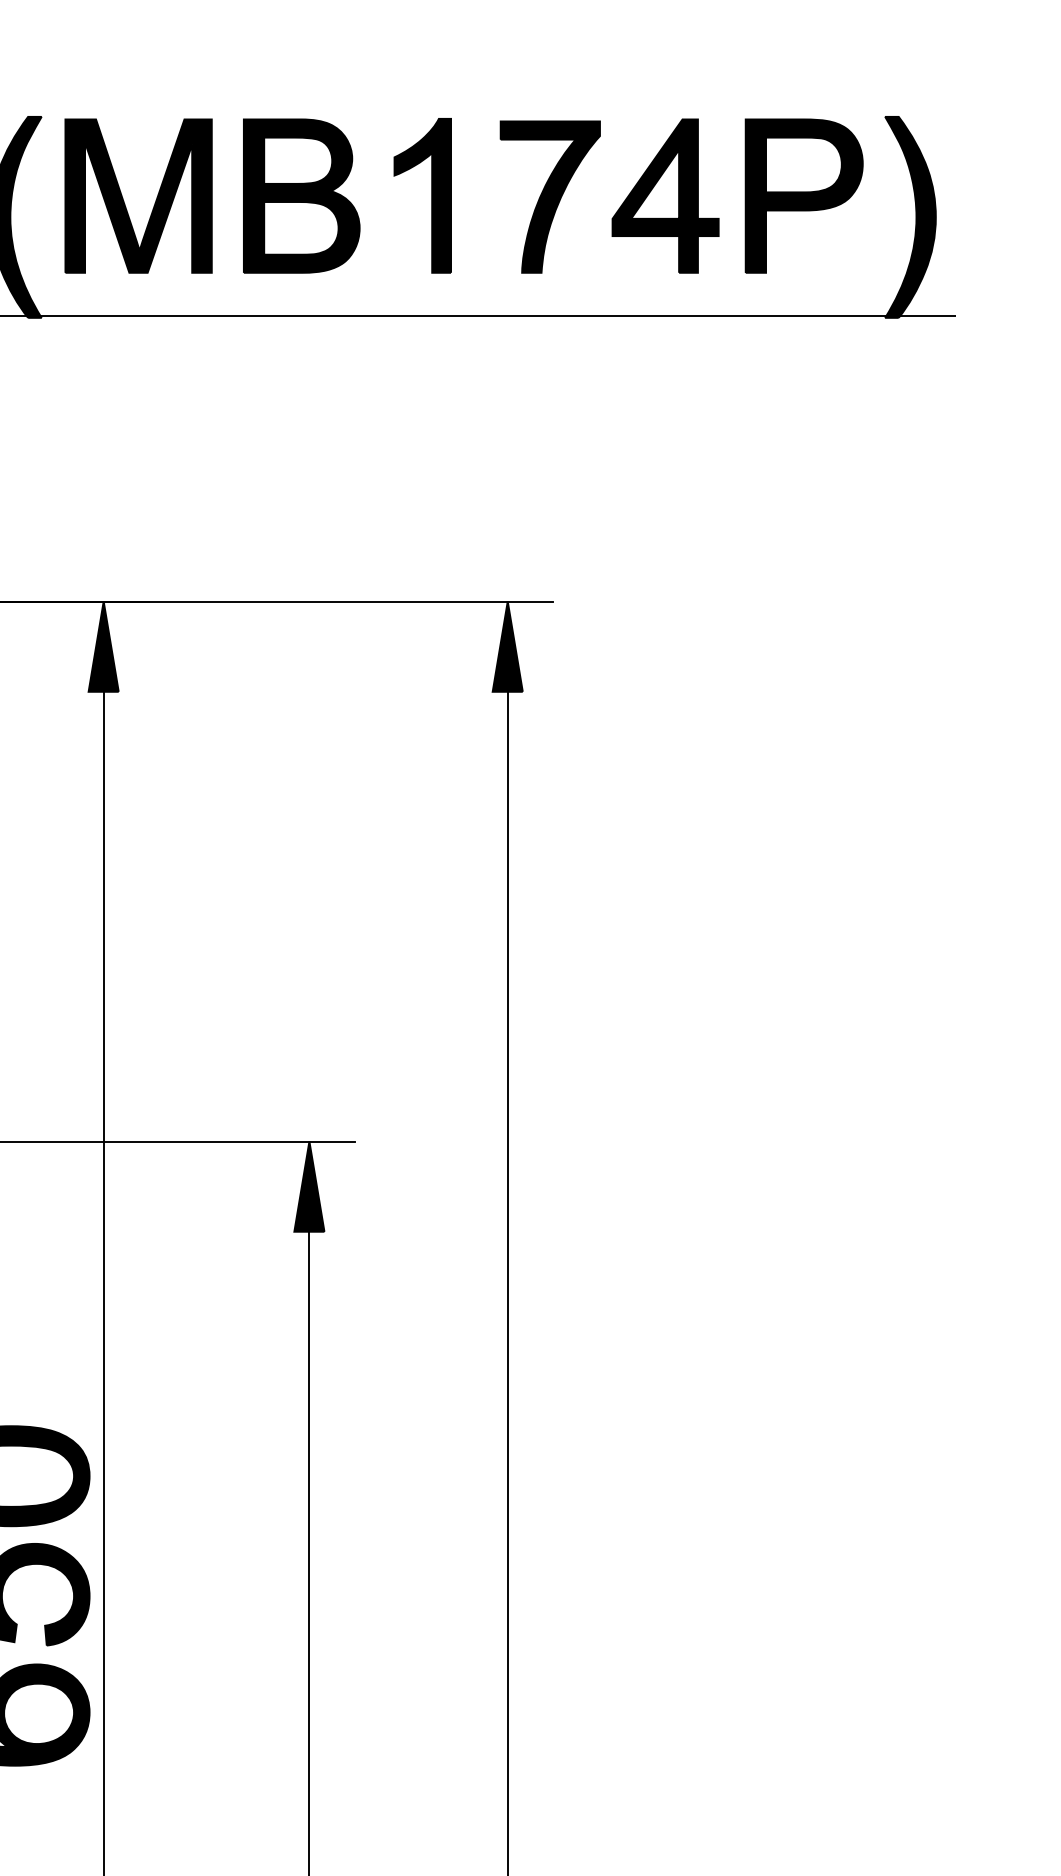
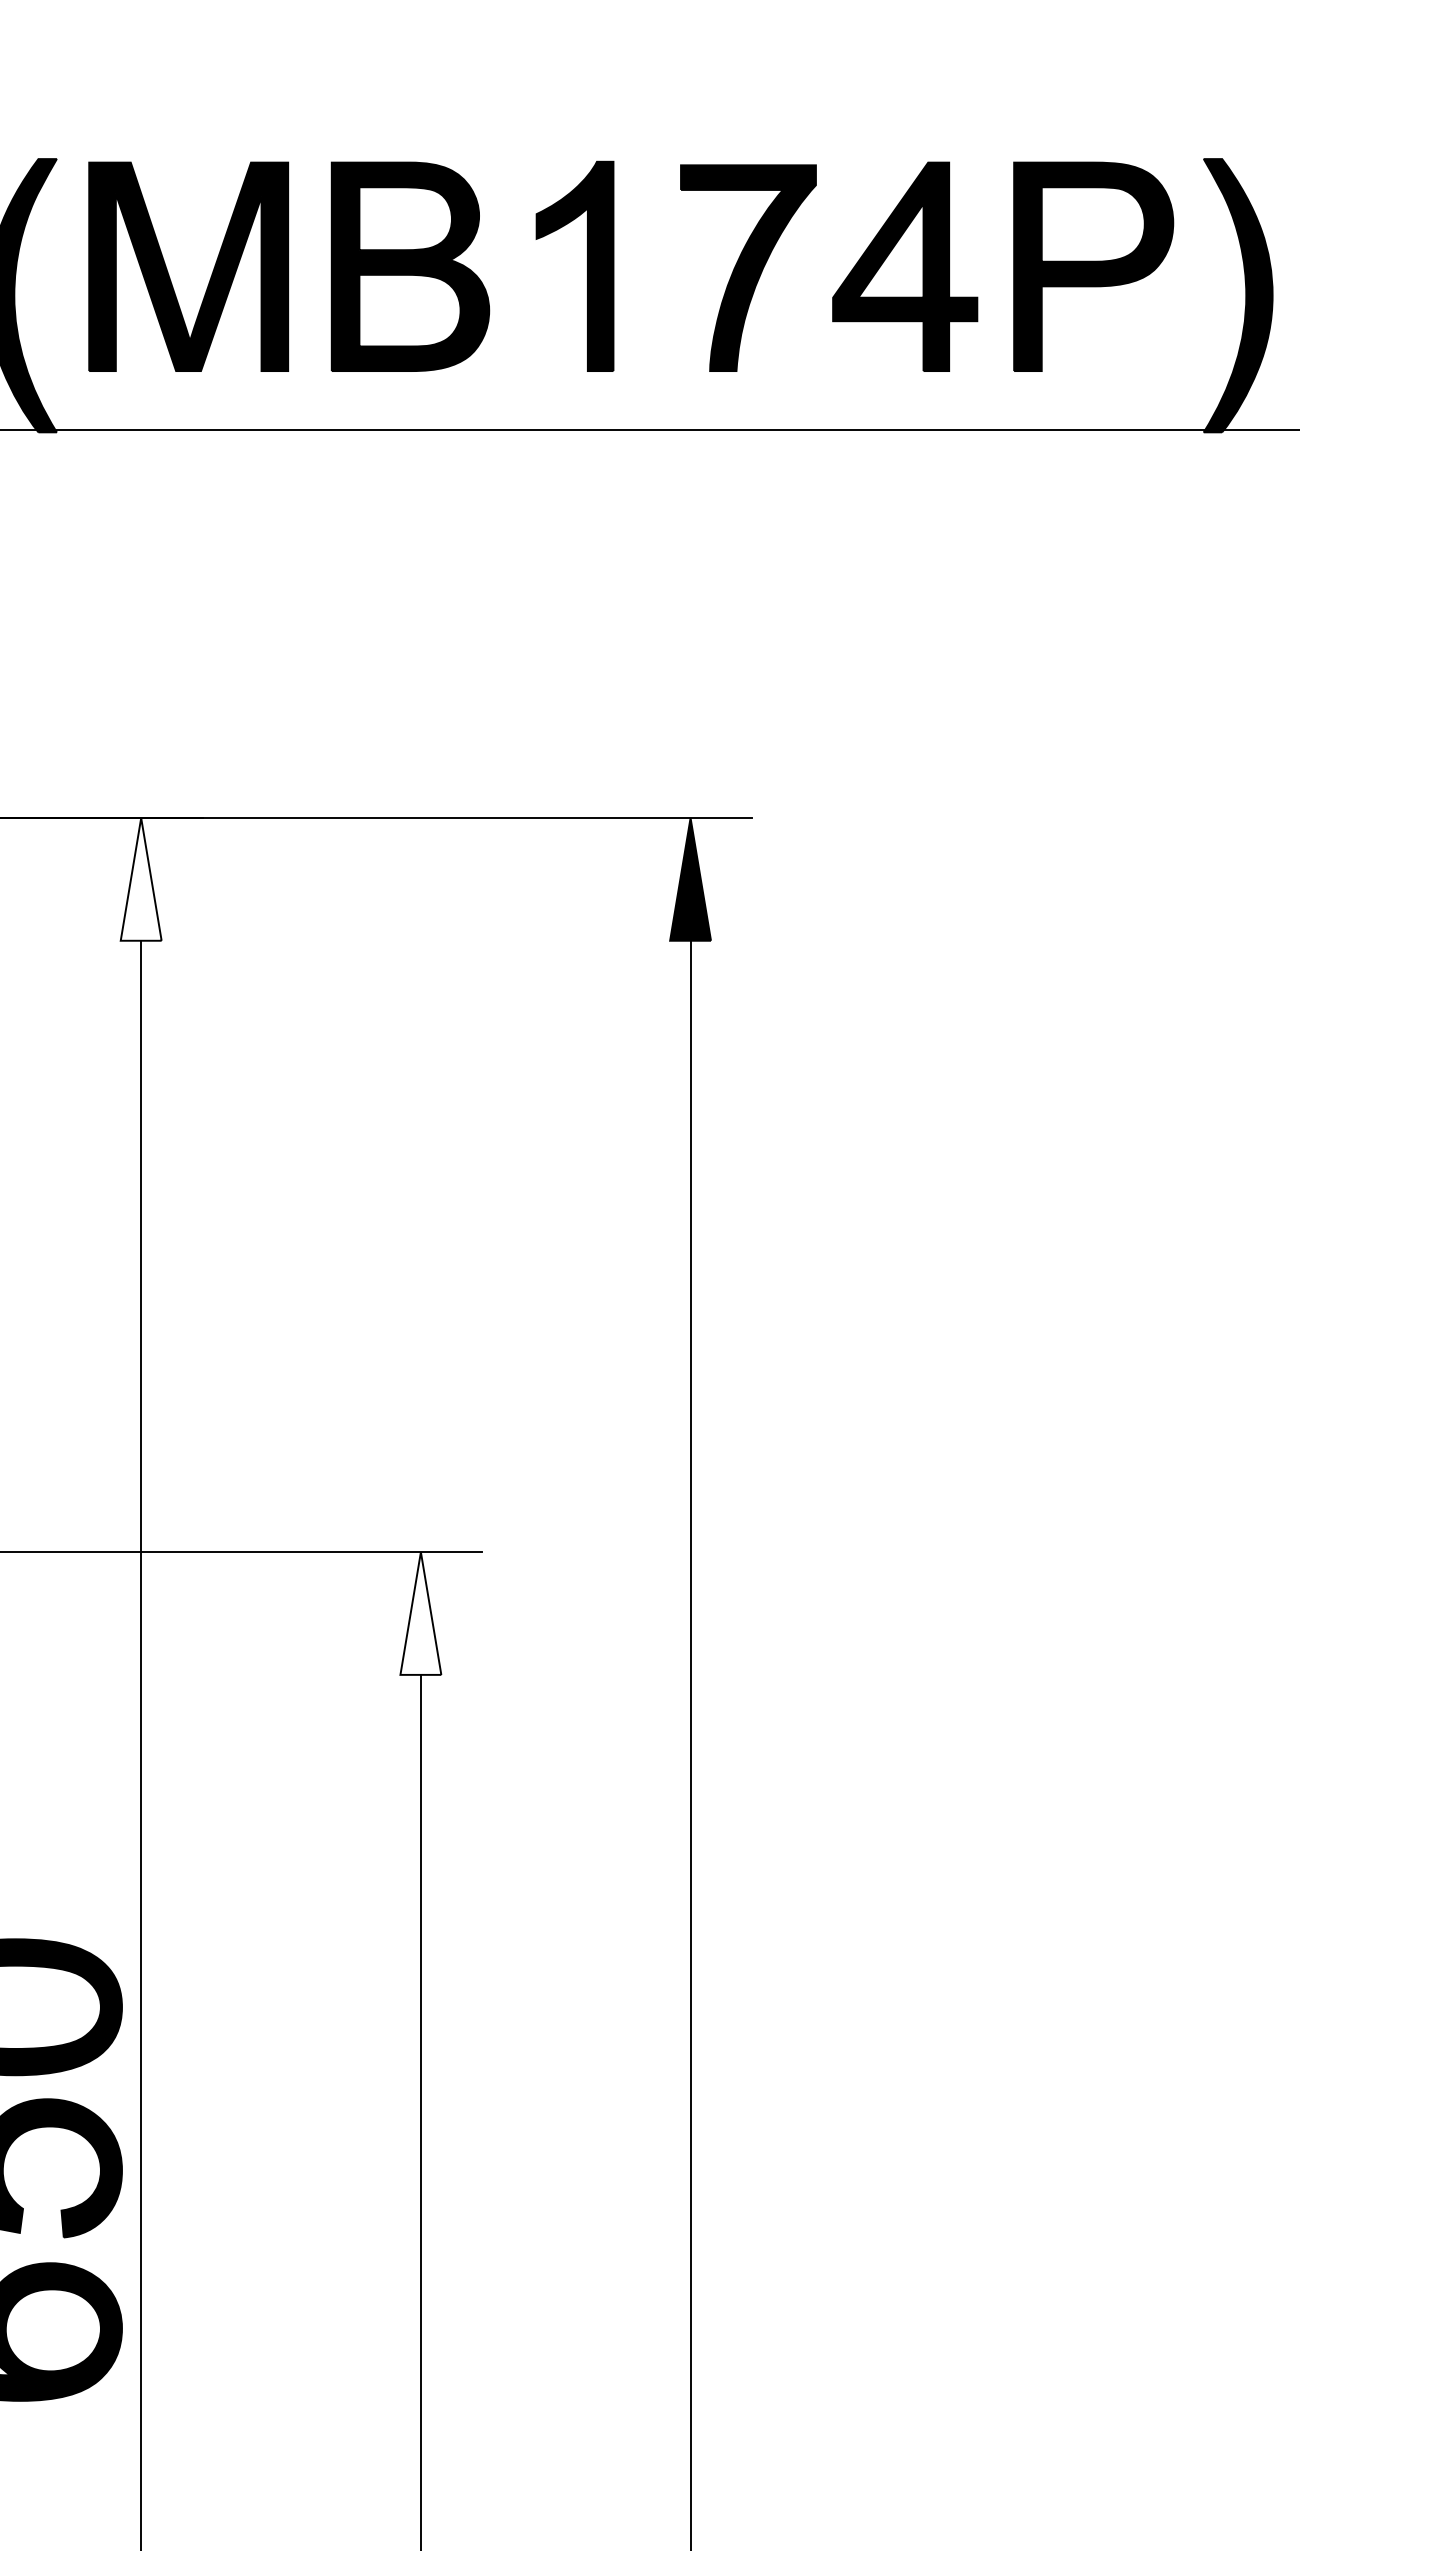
fill: (103, 646) -> (140, 879), removed
fill: (309, 1186) -> (420, 1613), removed

